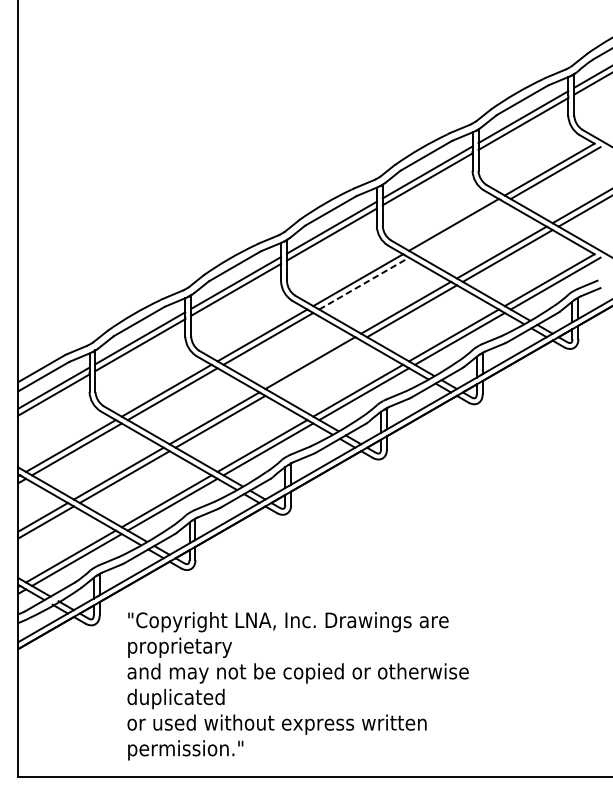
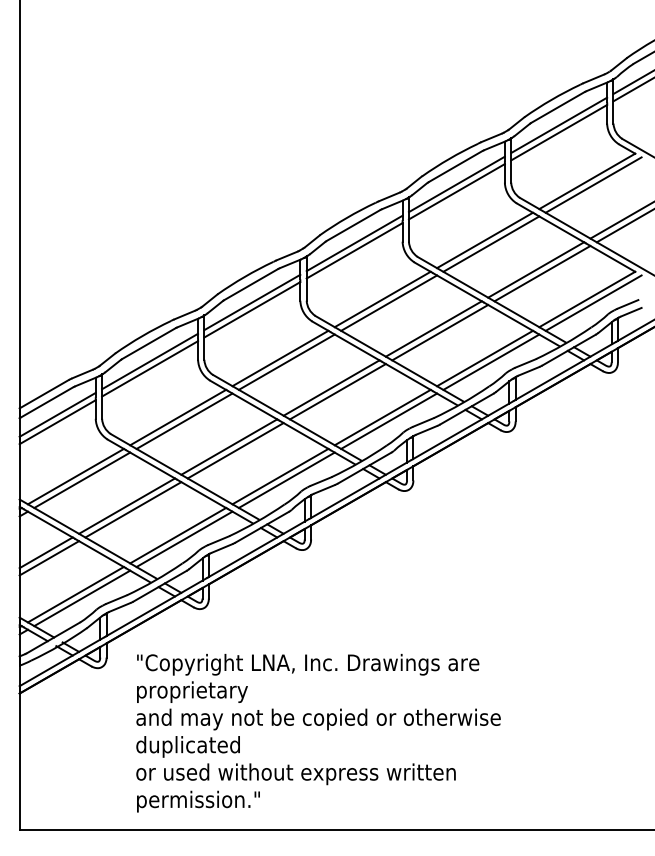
line: (460, 227) -> (491, 243), added
line: (364, 283) -> (389, 302), dashed -> solid
line: (315, 366) -> (337, 391), added

